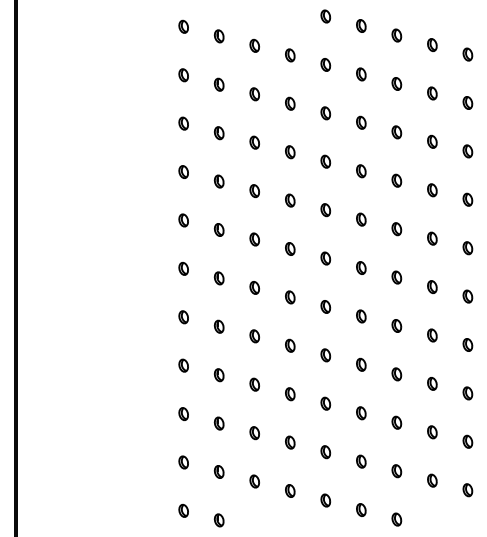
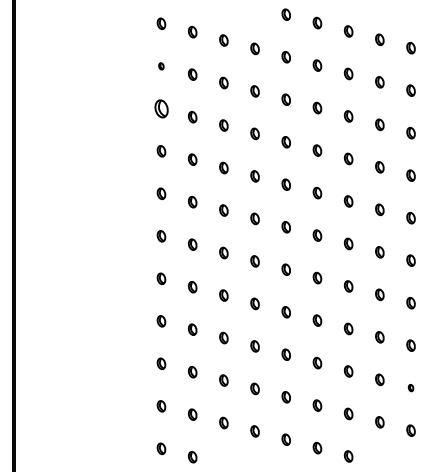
part: (183, 75) -> (161, 66), size x0.6
part: (183, 123) -> (161, 108), size x1.6
part: (467, 441) -> (410, 387), size x0.6

